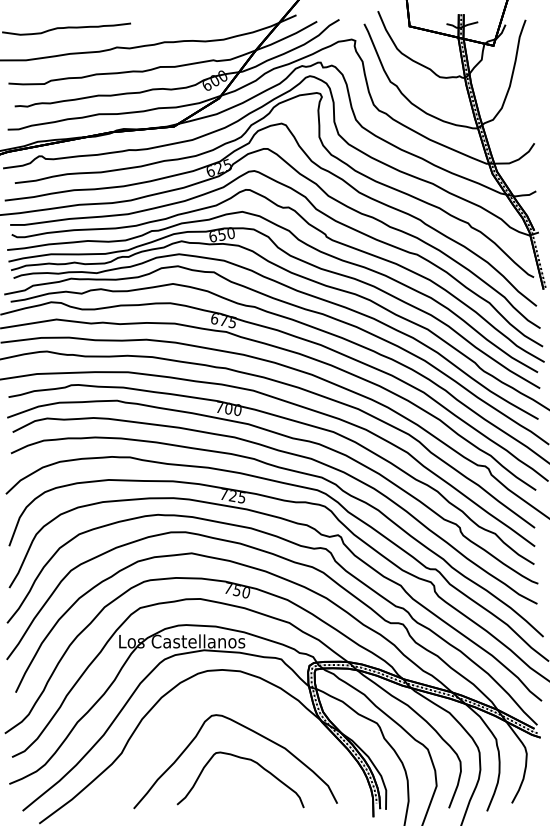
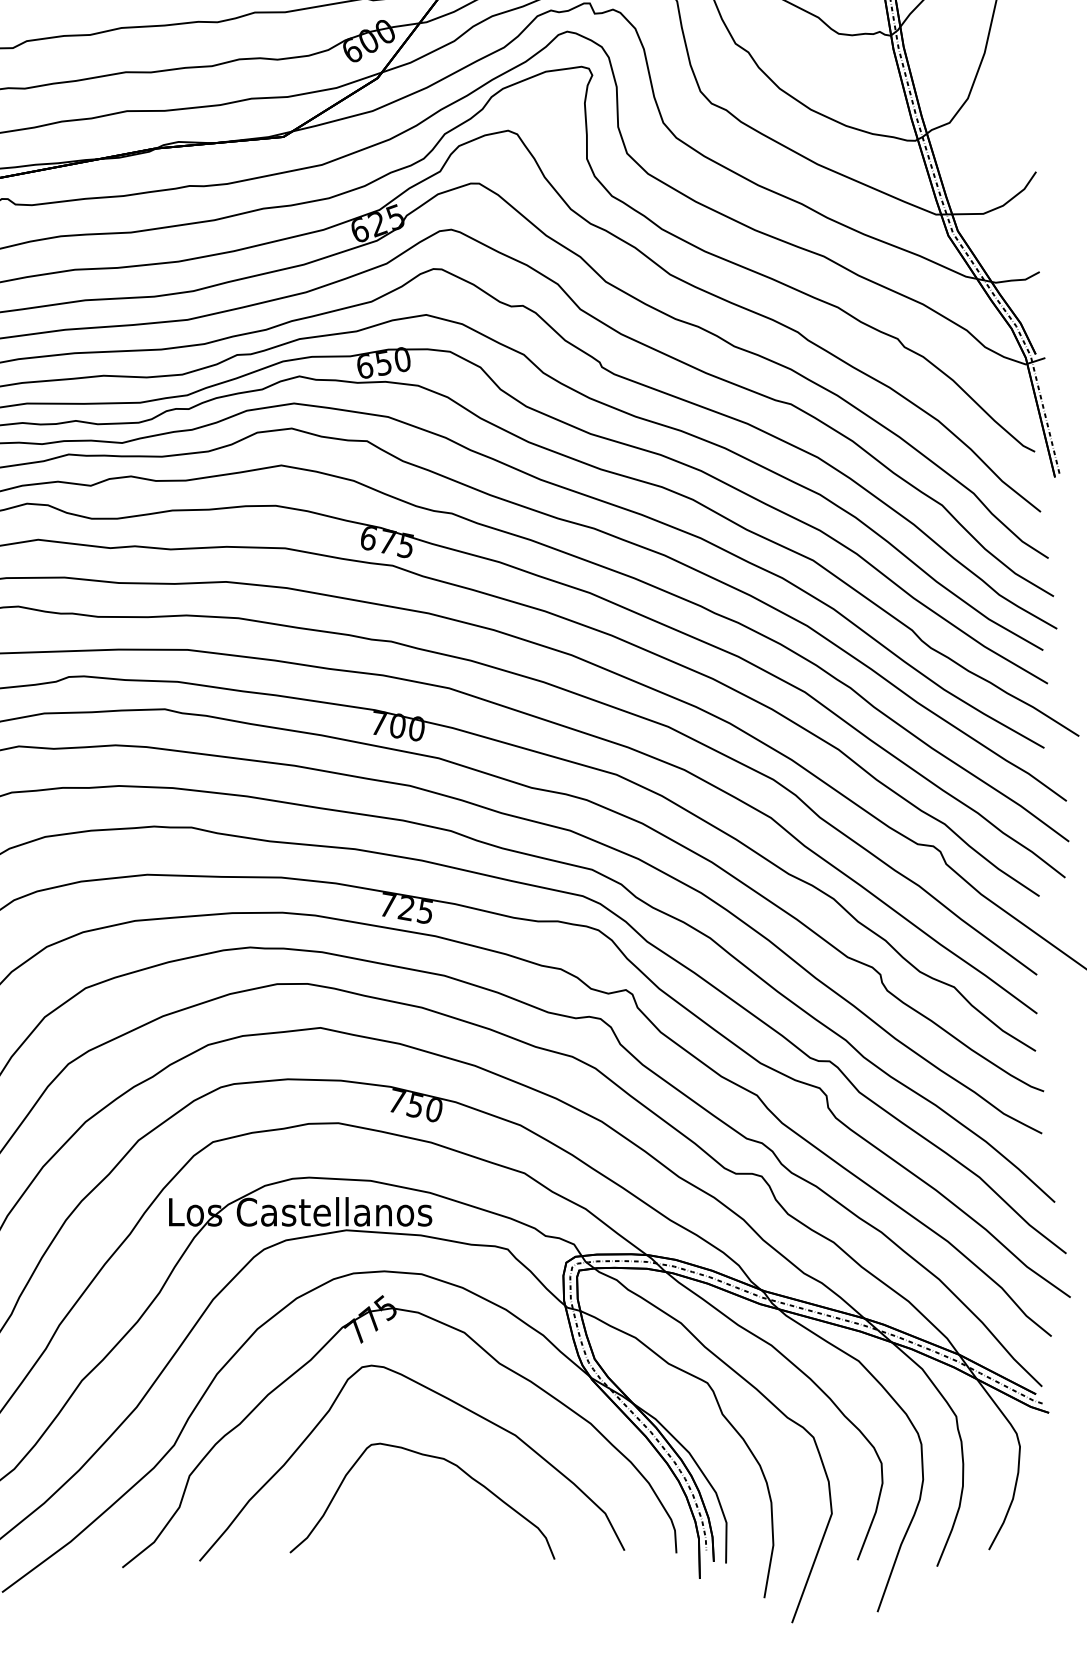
part: (211, 704) -> (361, 1343), added

